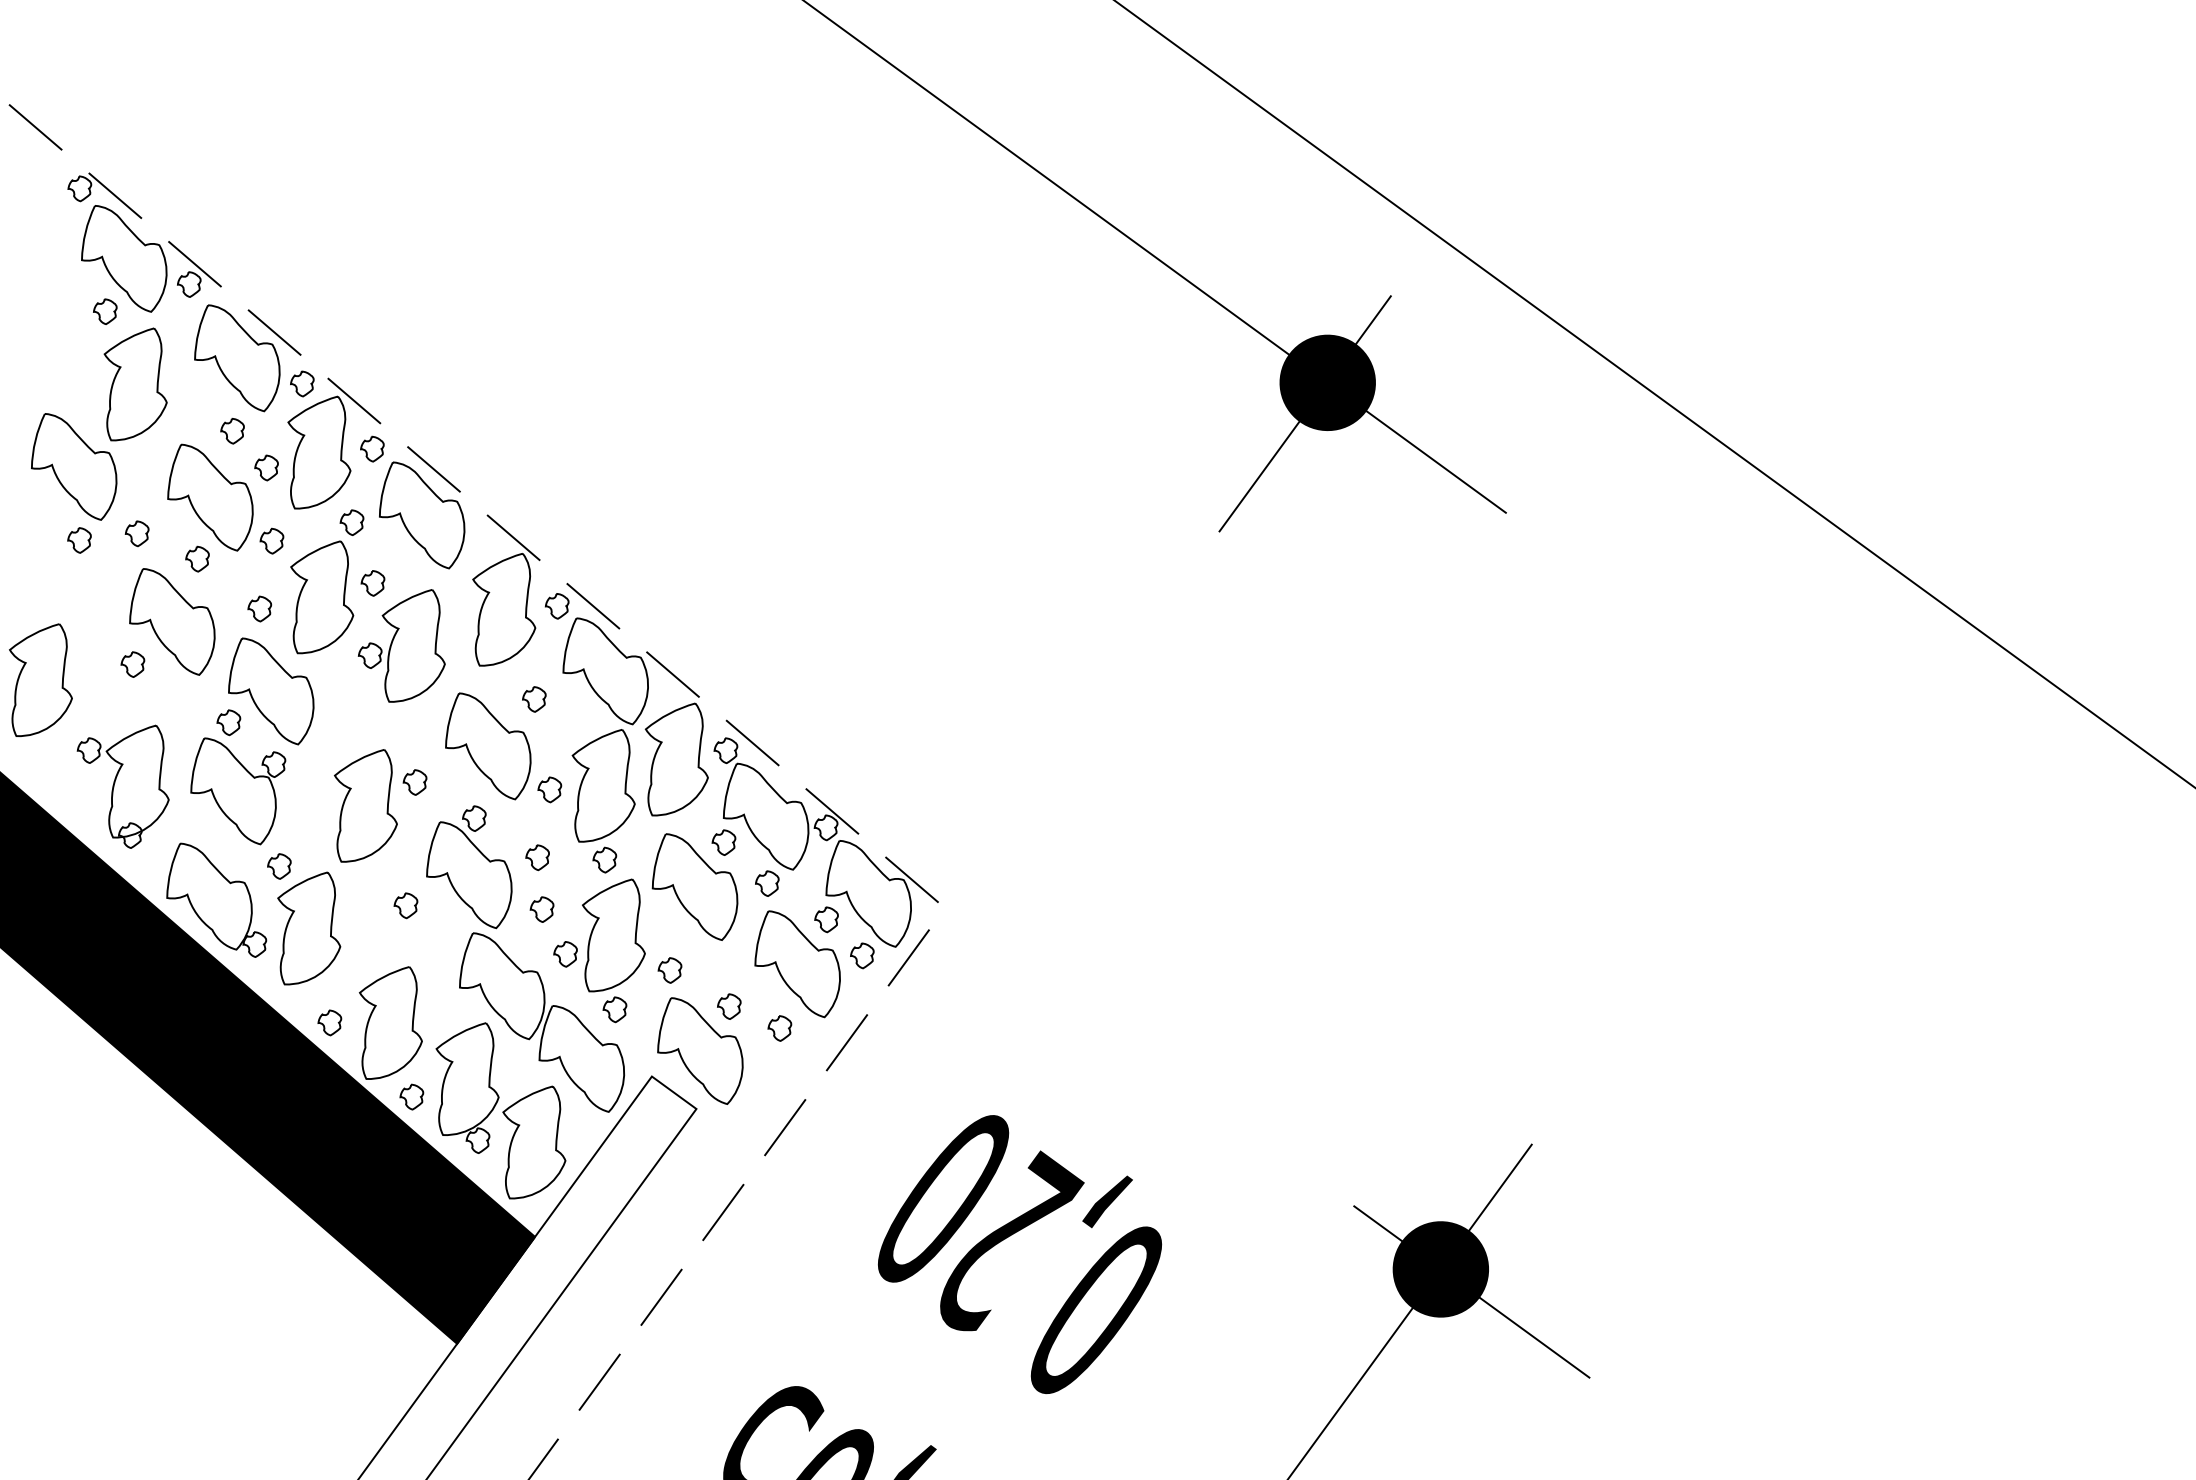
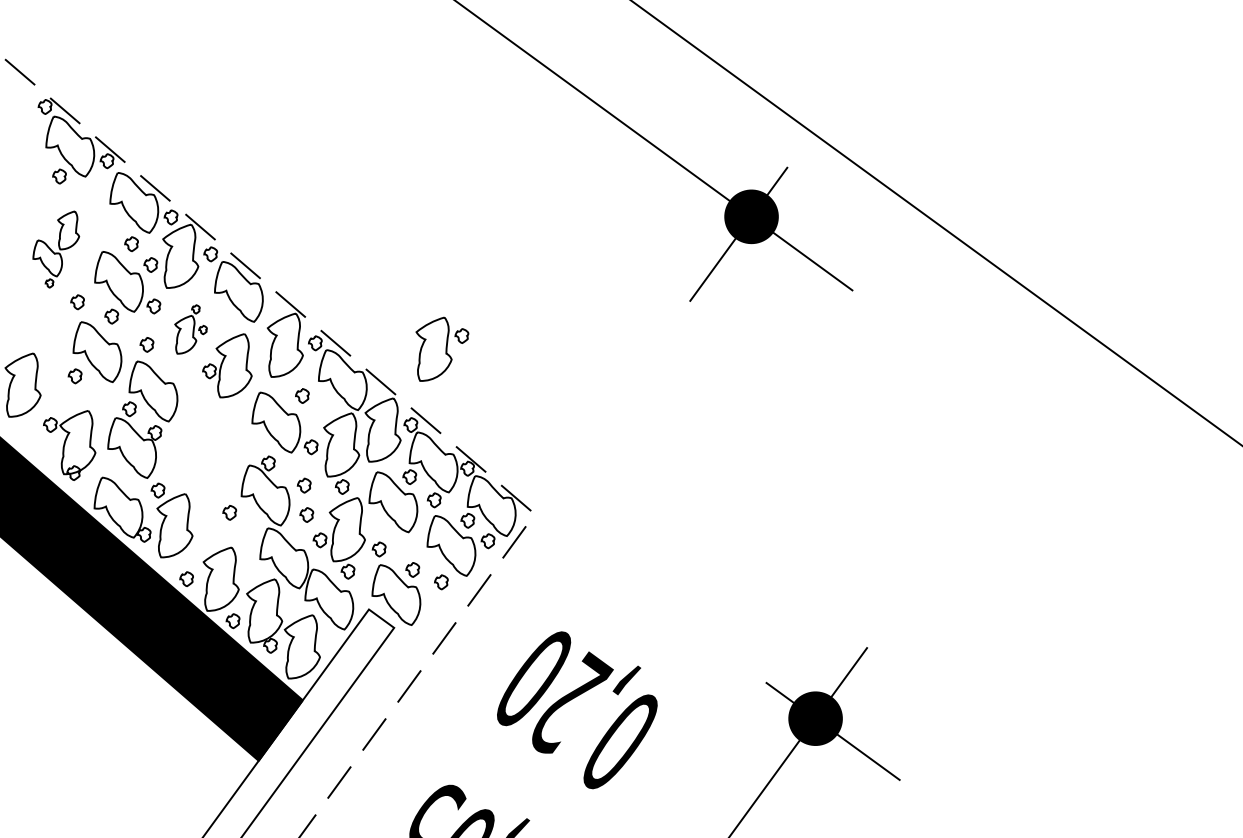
part: (99, 440) -> (56, 249), size x0.6
part: (336, 581) -> (190, 329), size x0.6
part: (380, 804) -> (442, 348), moved

